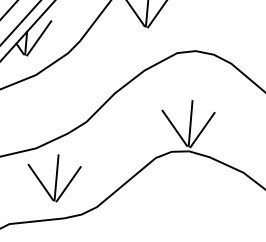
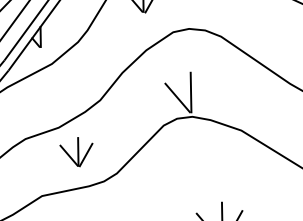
line: (39, 38) -> (51, 31), removed
line: (201, 130) -> (201, 97), removed
part: (53, 178) -> (76, 152), size x0.7

